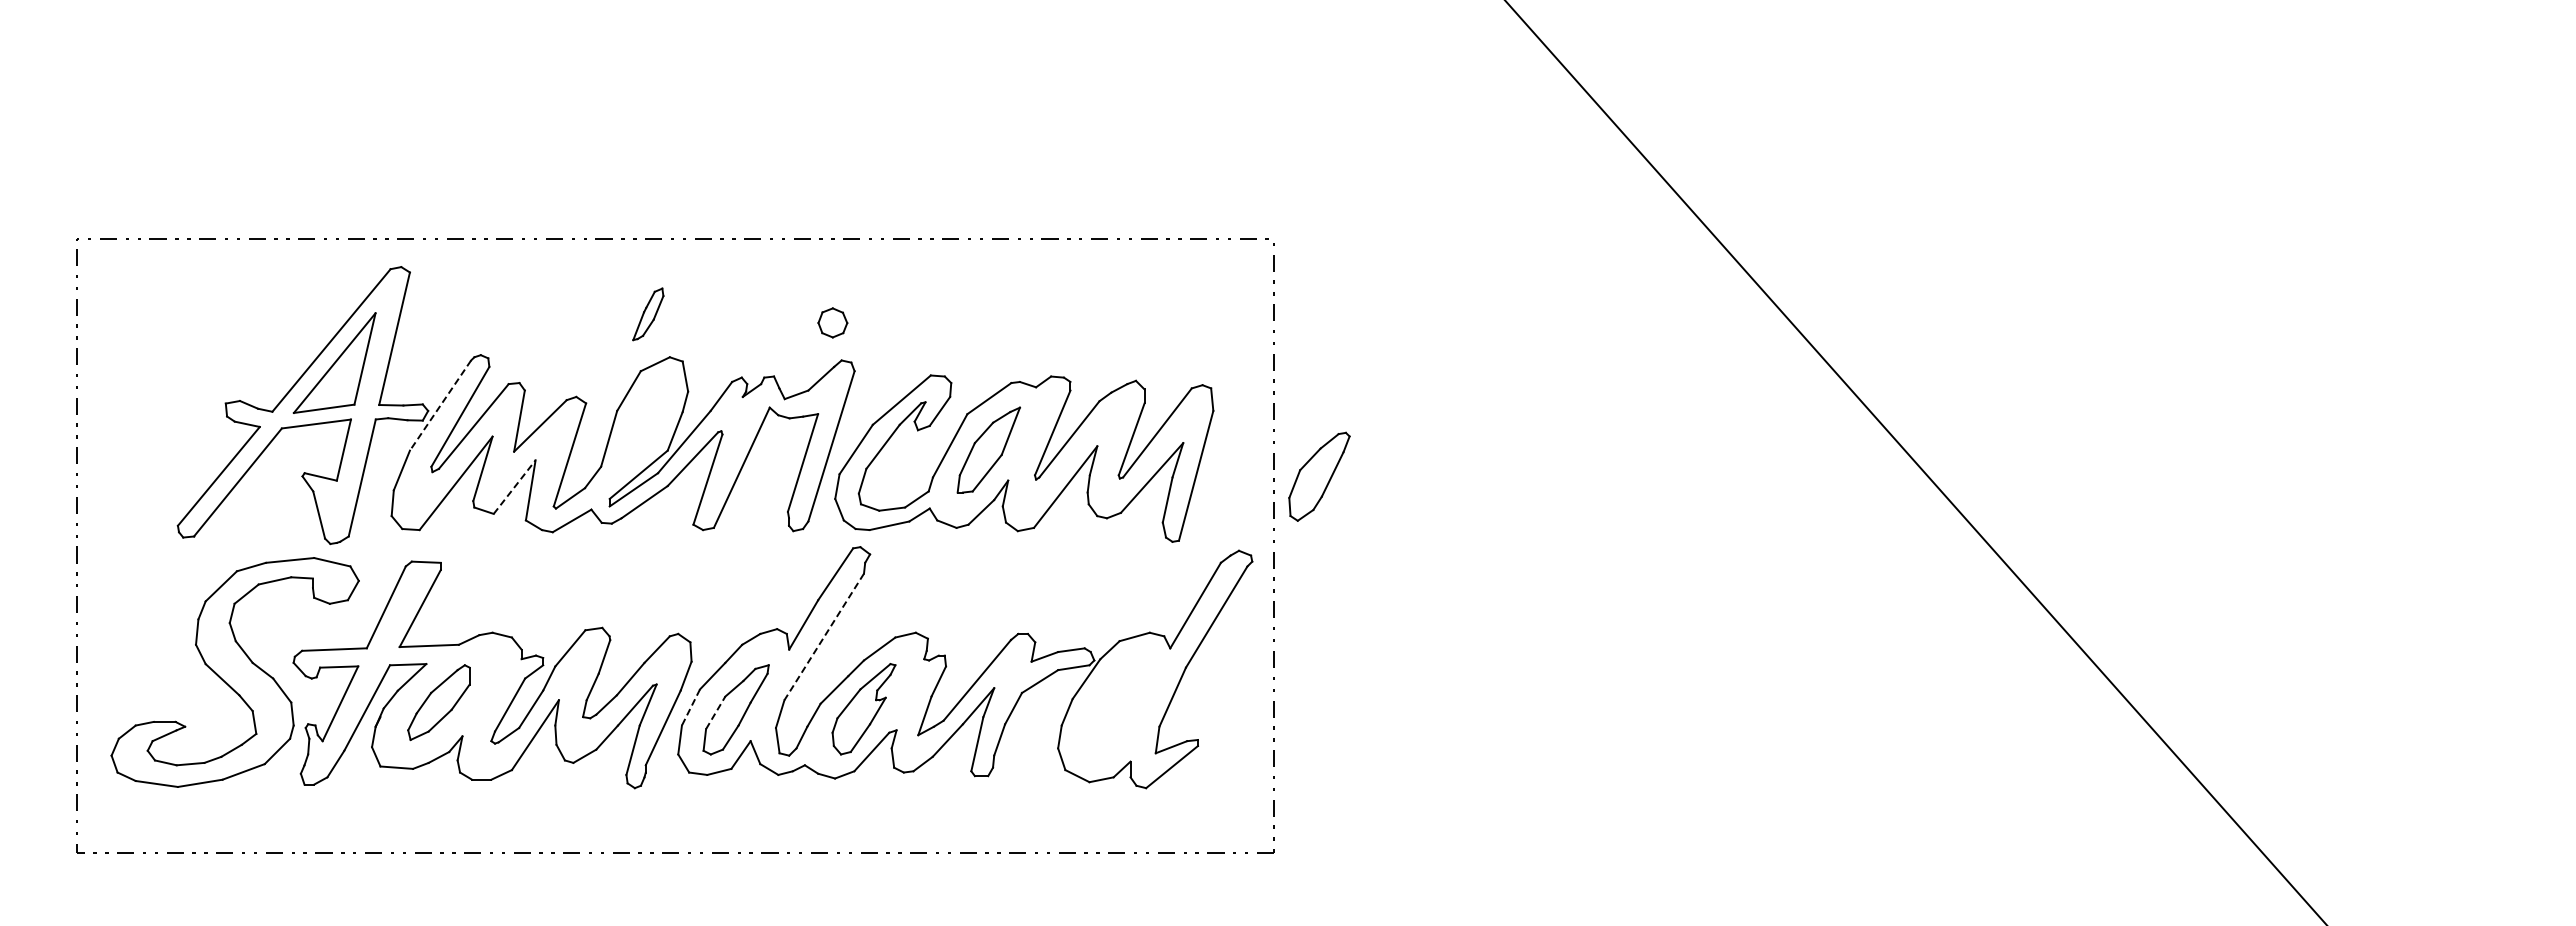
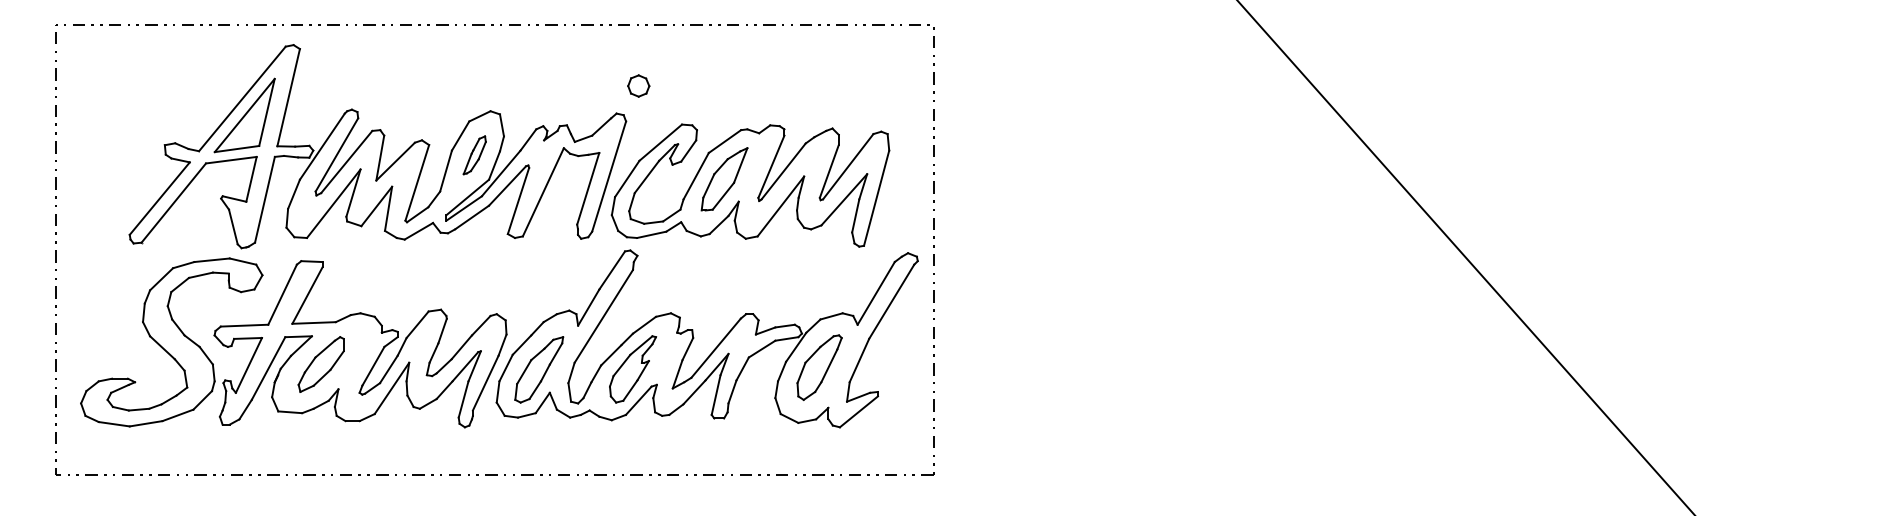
part: (648, 314) -> (474, 155), moved
part: (832, 322) -> (638, 85), moved
line: (440, 405) -> (322, 146), dashed -> solid
part: (1319, 476) -> (819, 367), moved
line: (514, 486) -> (376, 206), dashed -> solid
line: (824, 636) -> (604, 316), dashed -> solid
line: (690, 707) -> (505, 368), dashed -> solid
line: (715, 712) -> (524, 371), dashed -> solid

